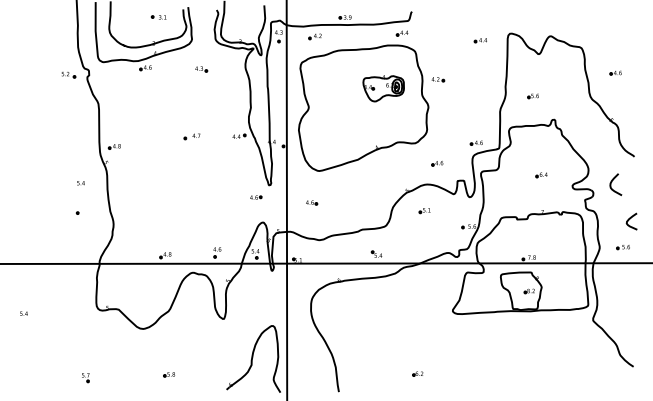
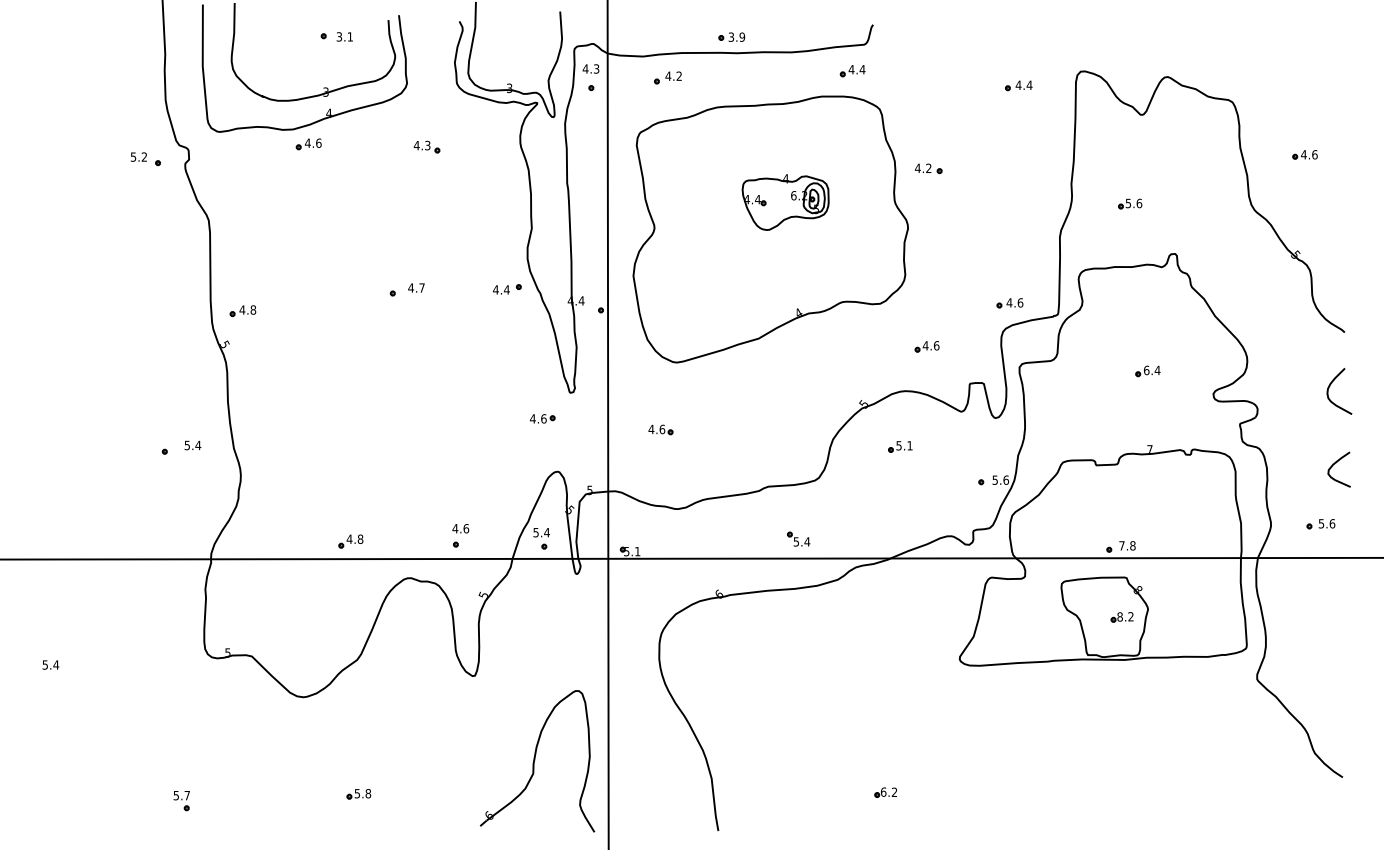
part: (383, 88) -> (785, 202), moved
curve: (612, 182) -> (1331, 386), moved
text: (80, 183) -> (191, 446), moved

